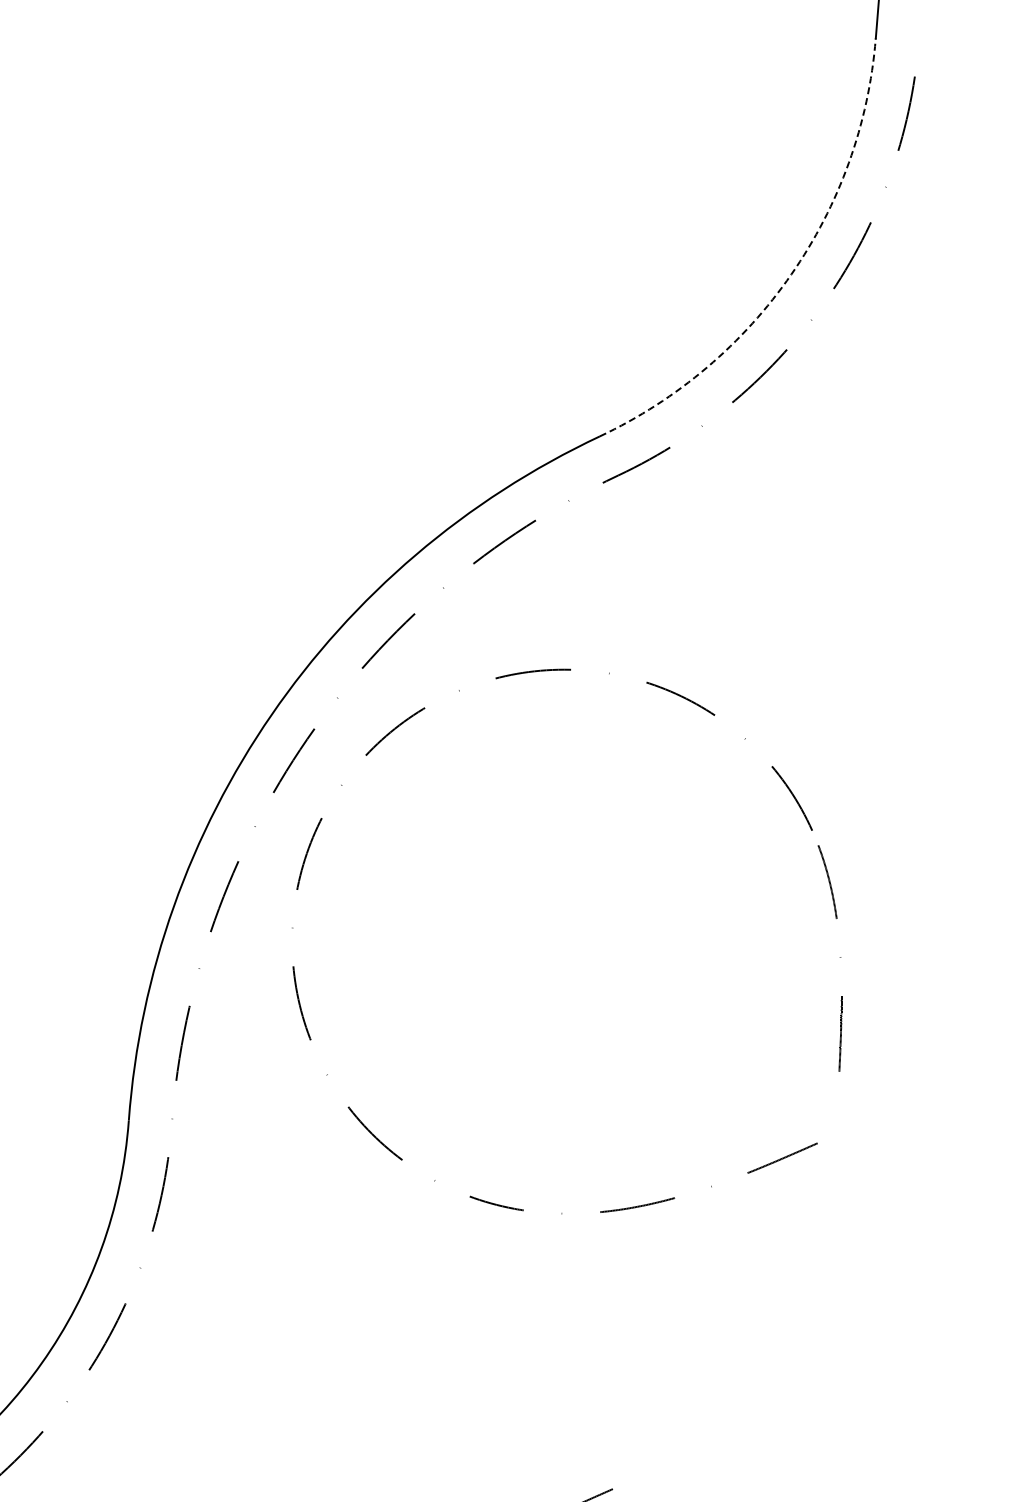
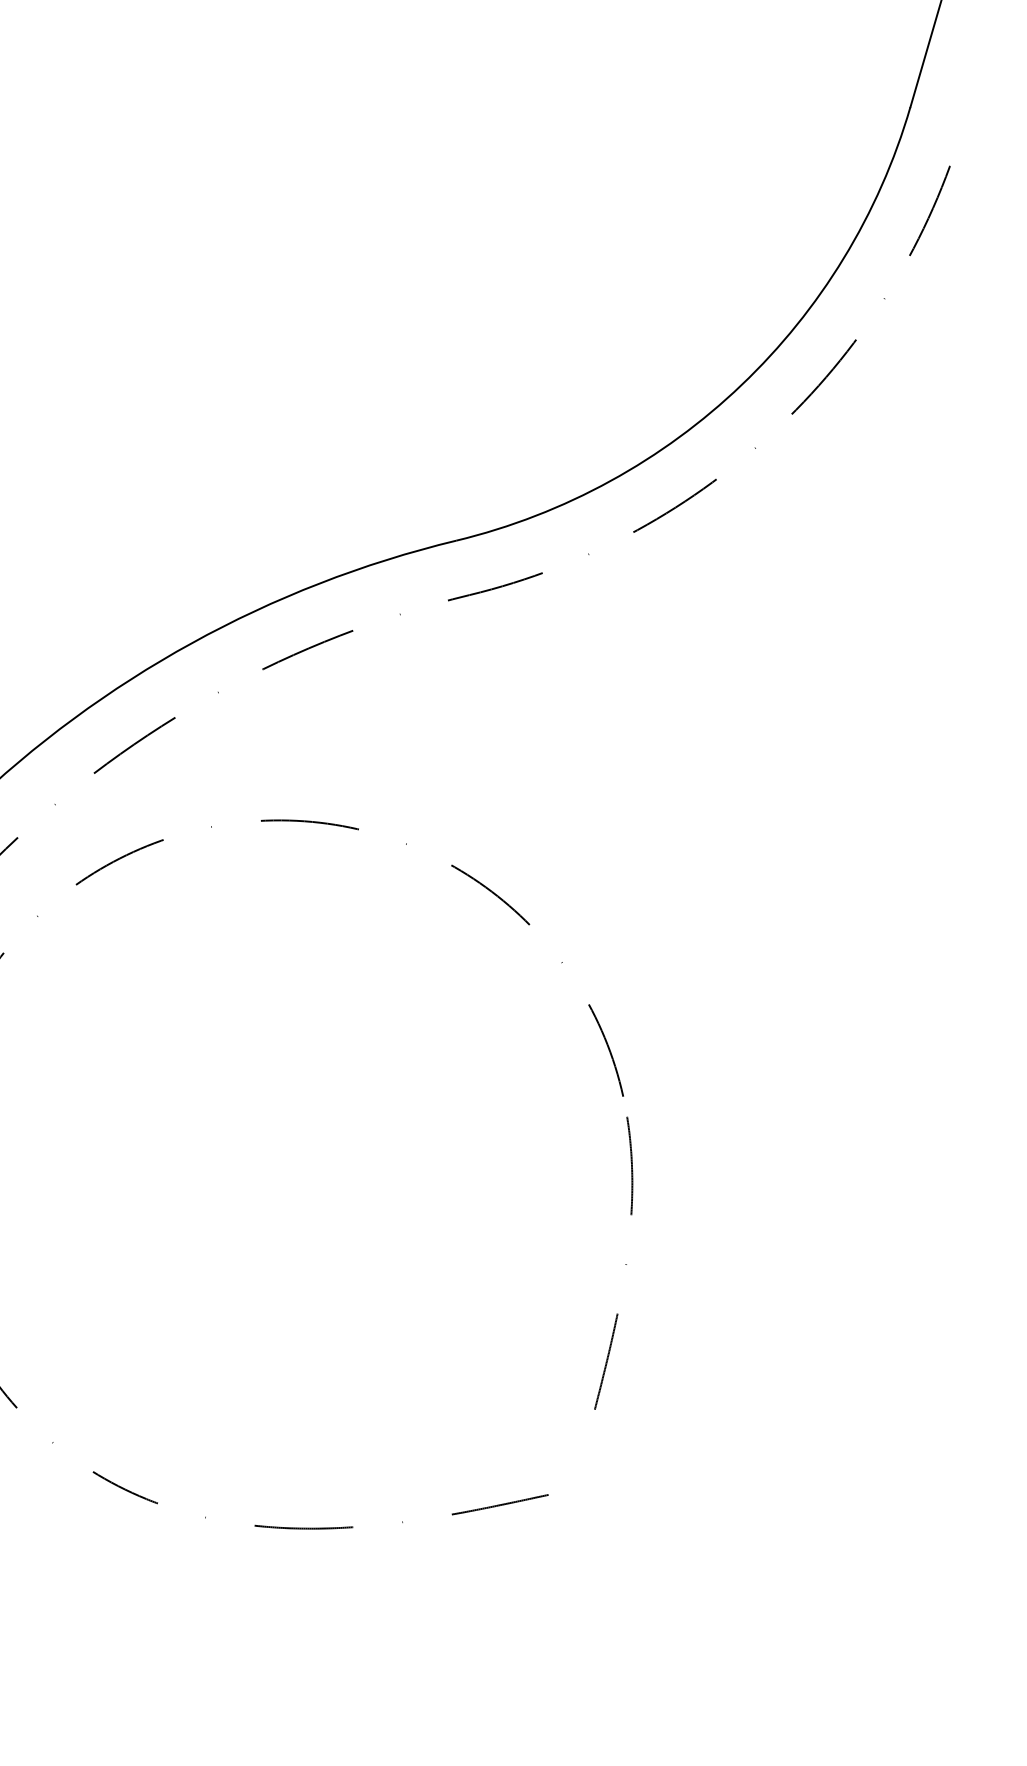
arc: (791, 274) -> (741, 385), dashed -> solid

